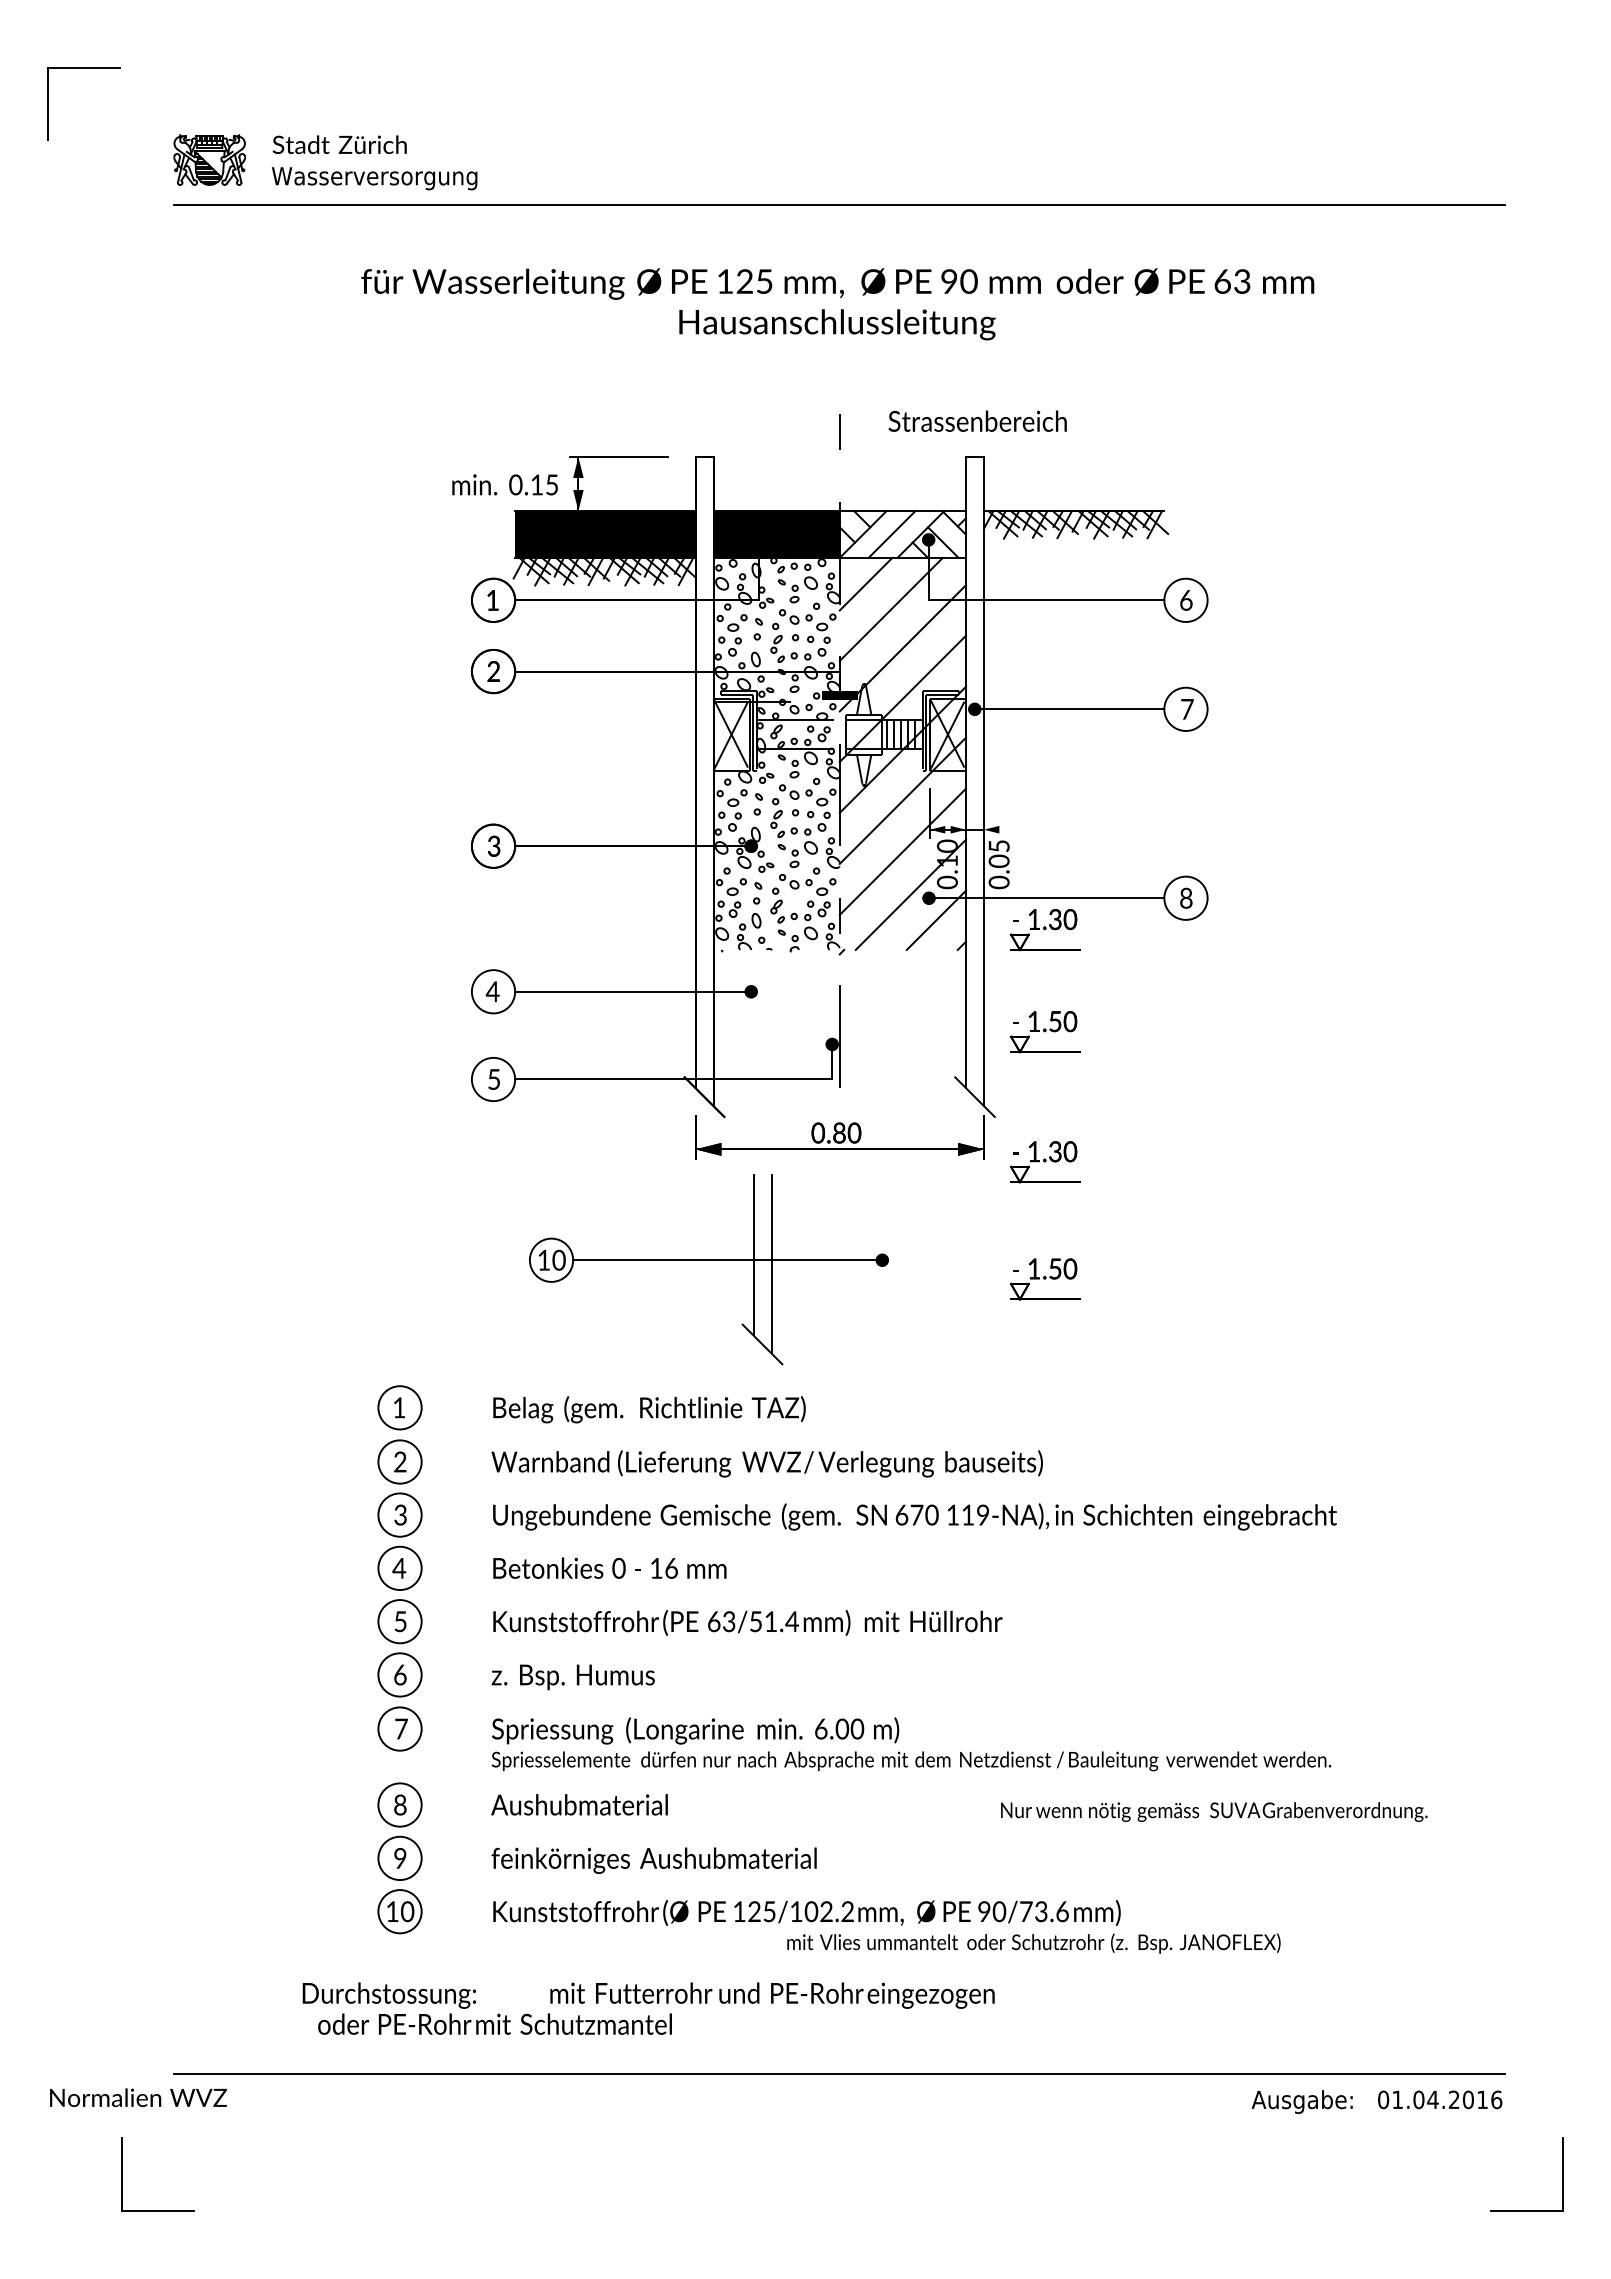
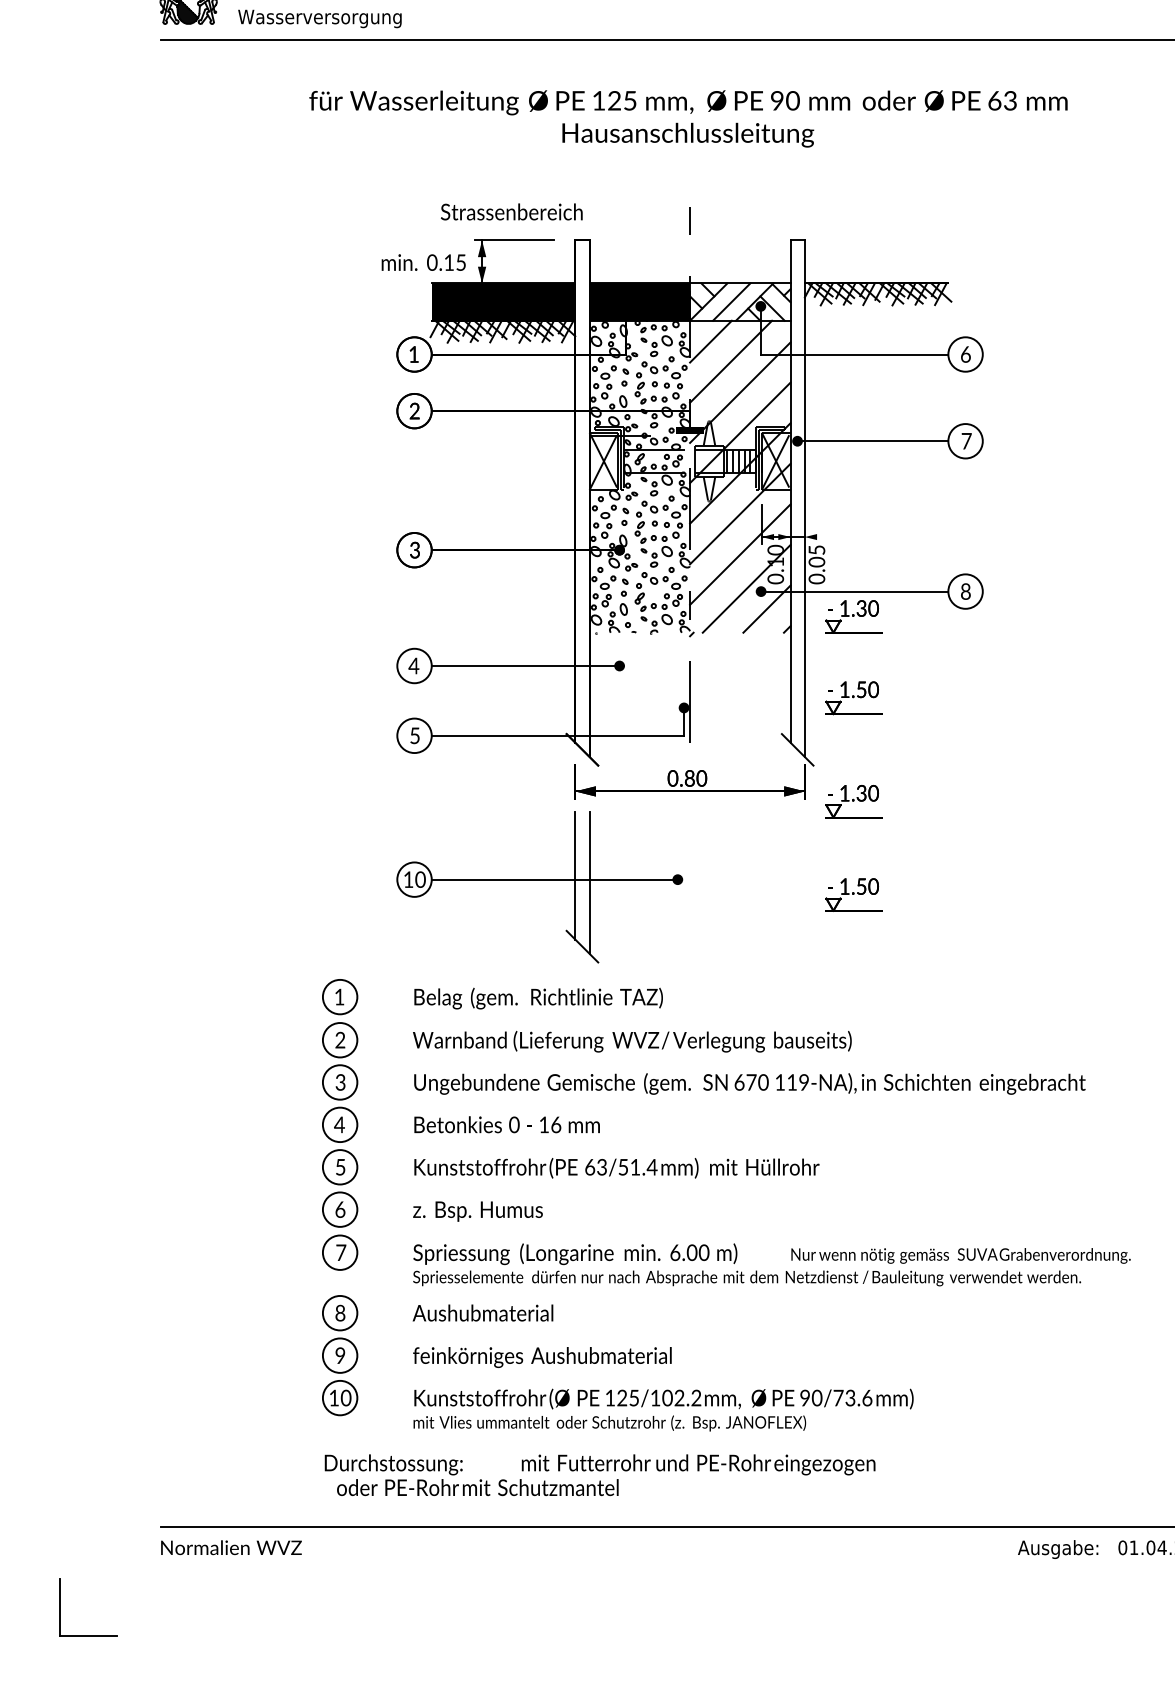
text: (977, 420) -> (511, 211), moved
part: (708, 1260) -> (539, 879), moved
text: (1214, 1811) -> (961, 1255), moved
text: (1033, 1943) -> (609, 1423), moved
text: (648, 2008) -> (599, 1475), moved
text: (138, 2097) -> (231, 1547), moved
part: (122, 2174) -> (60, 1607), moved

